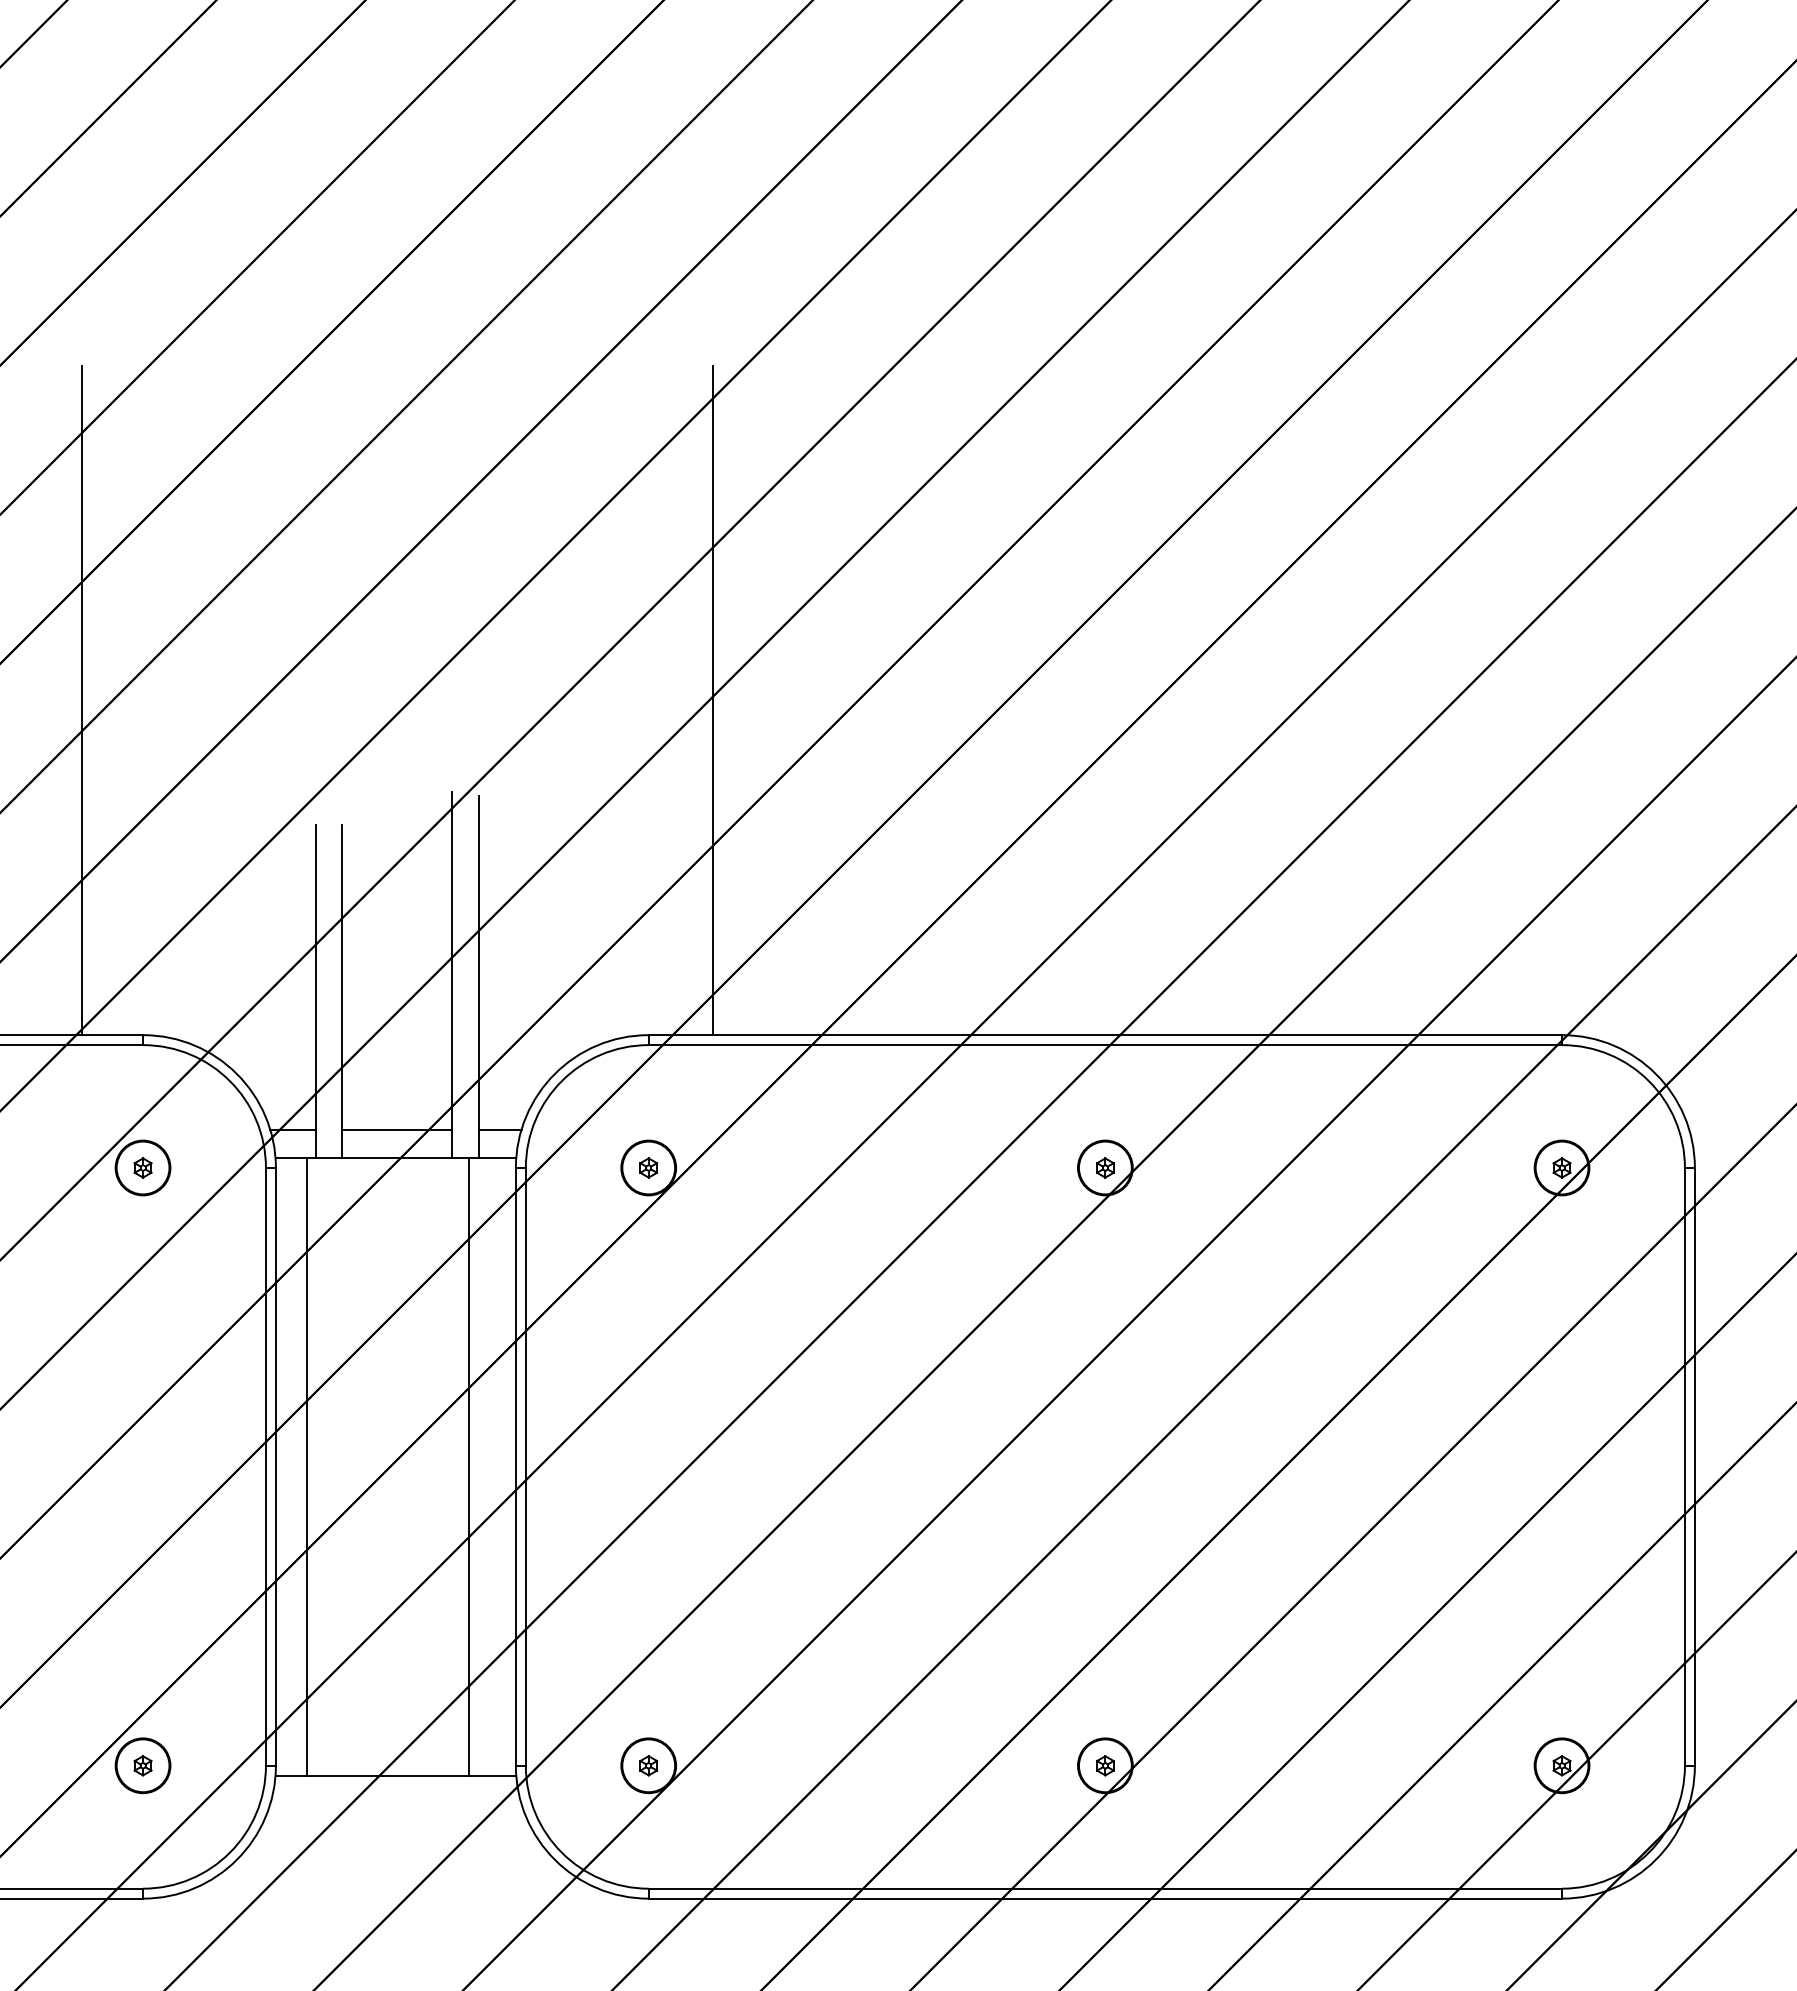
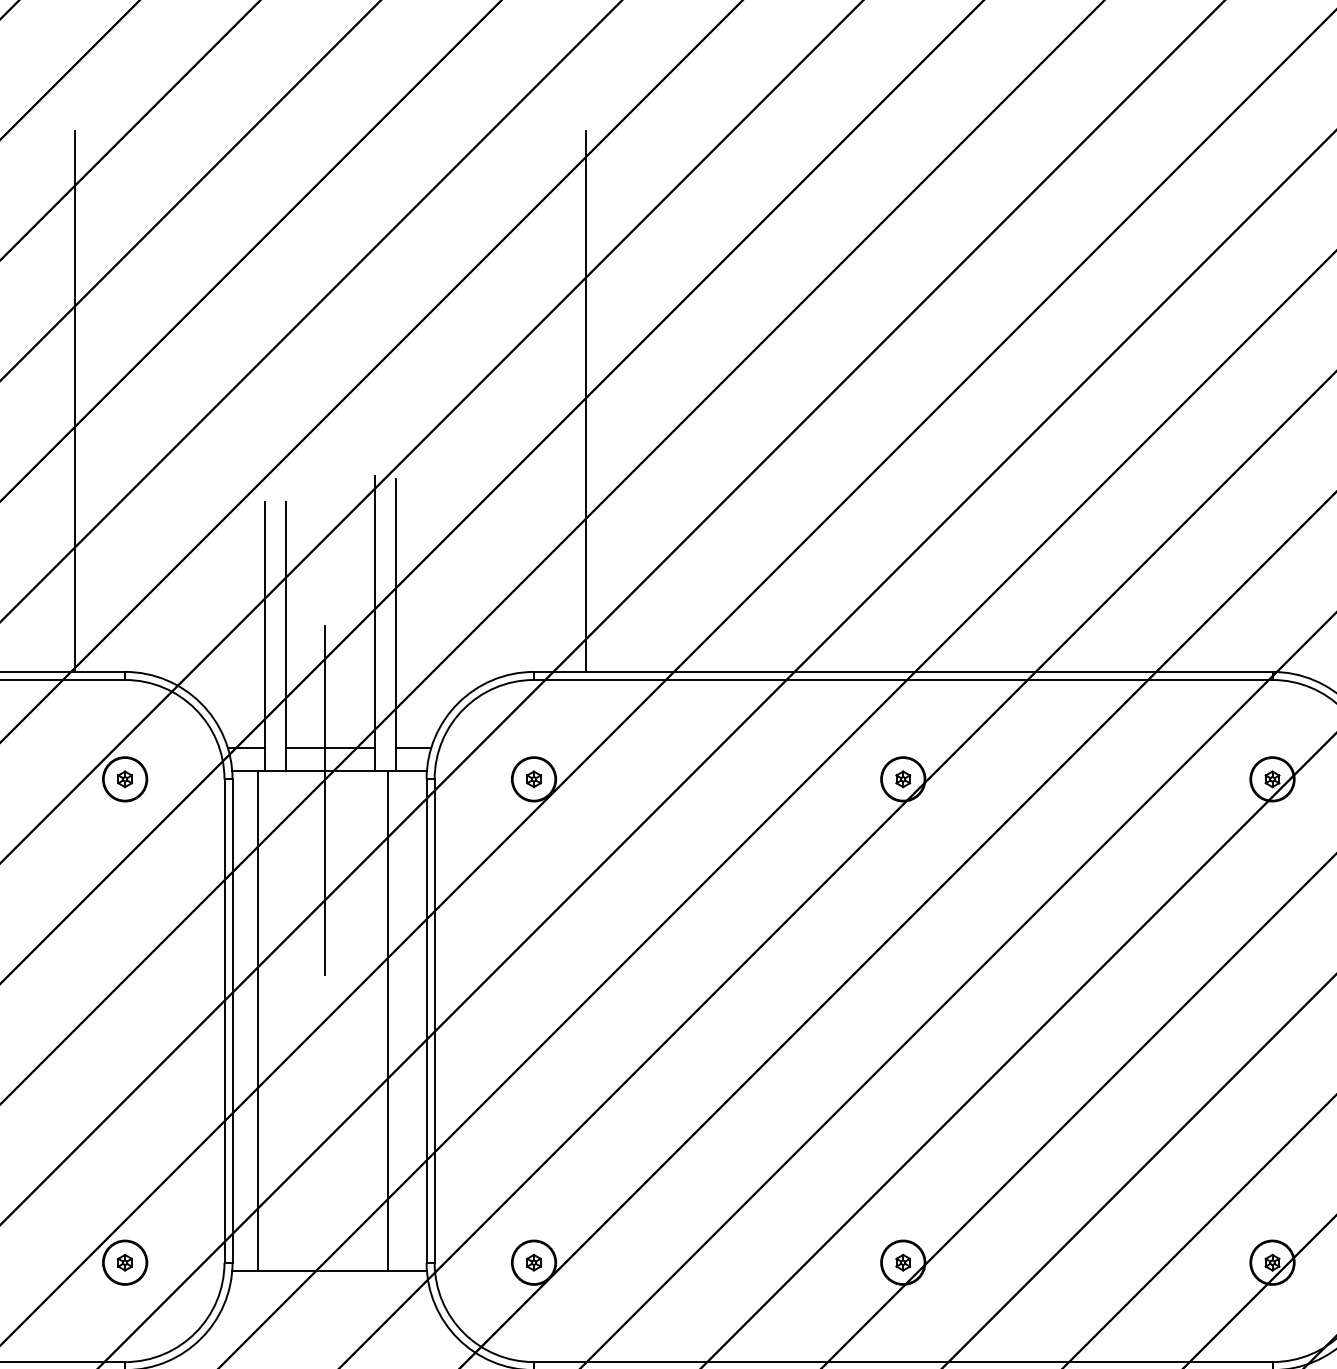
line: (389, 1193) -> (324, 799), added

